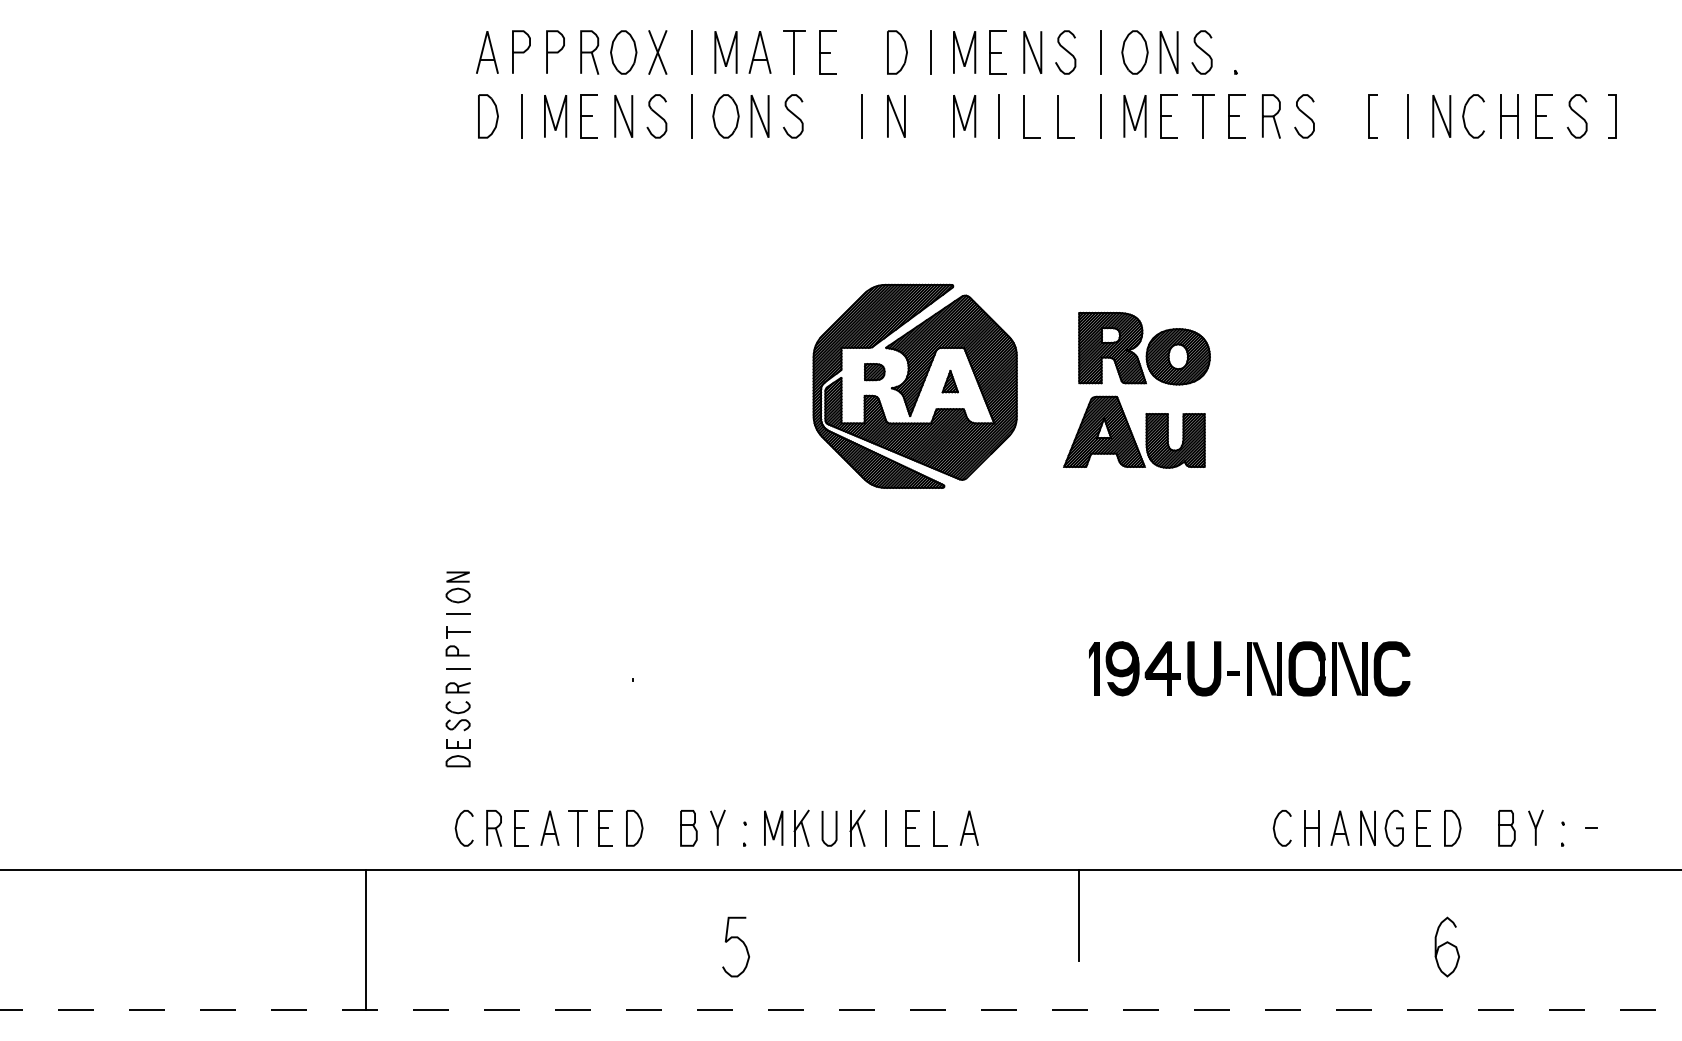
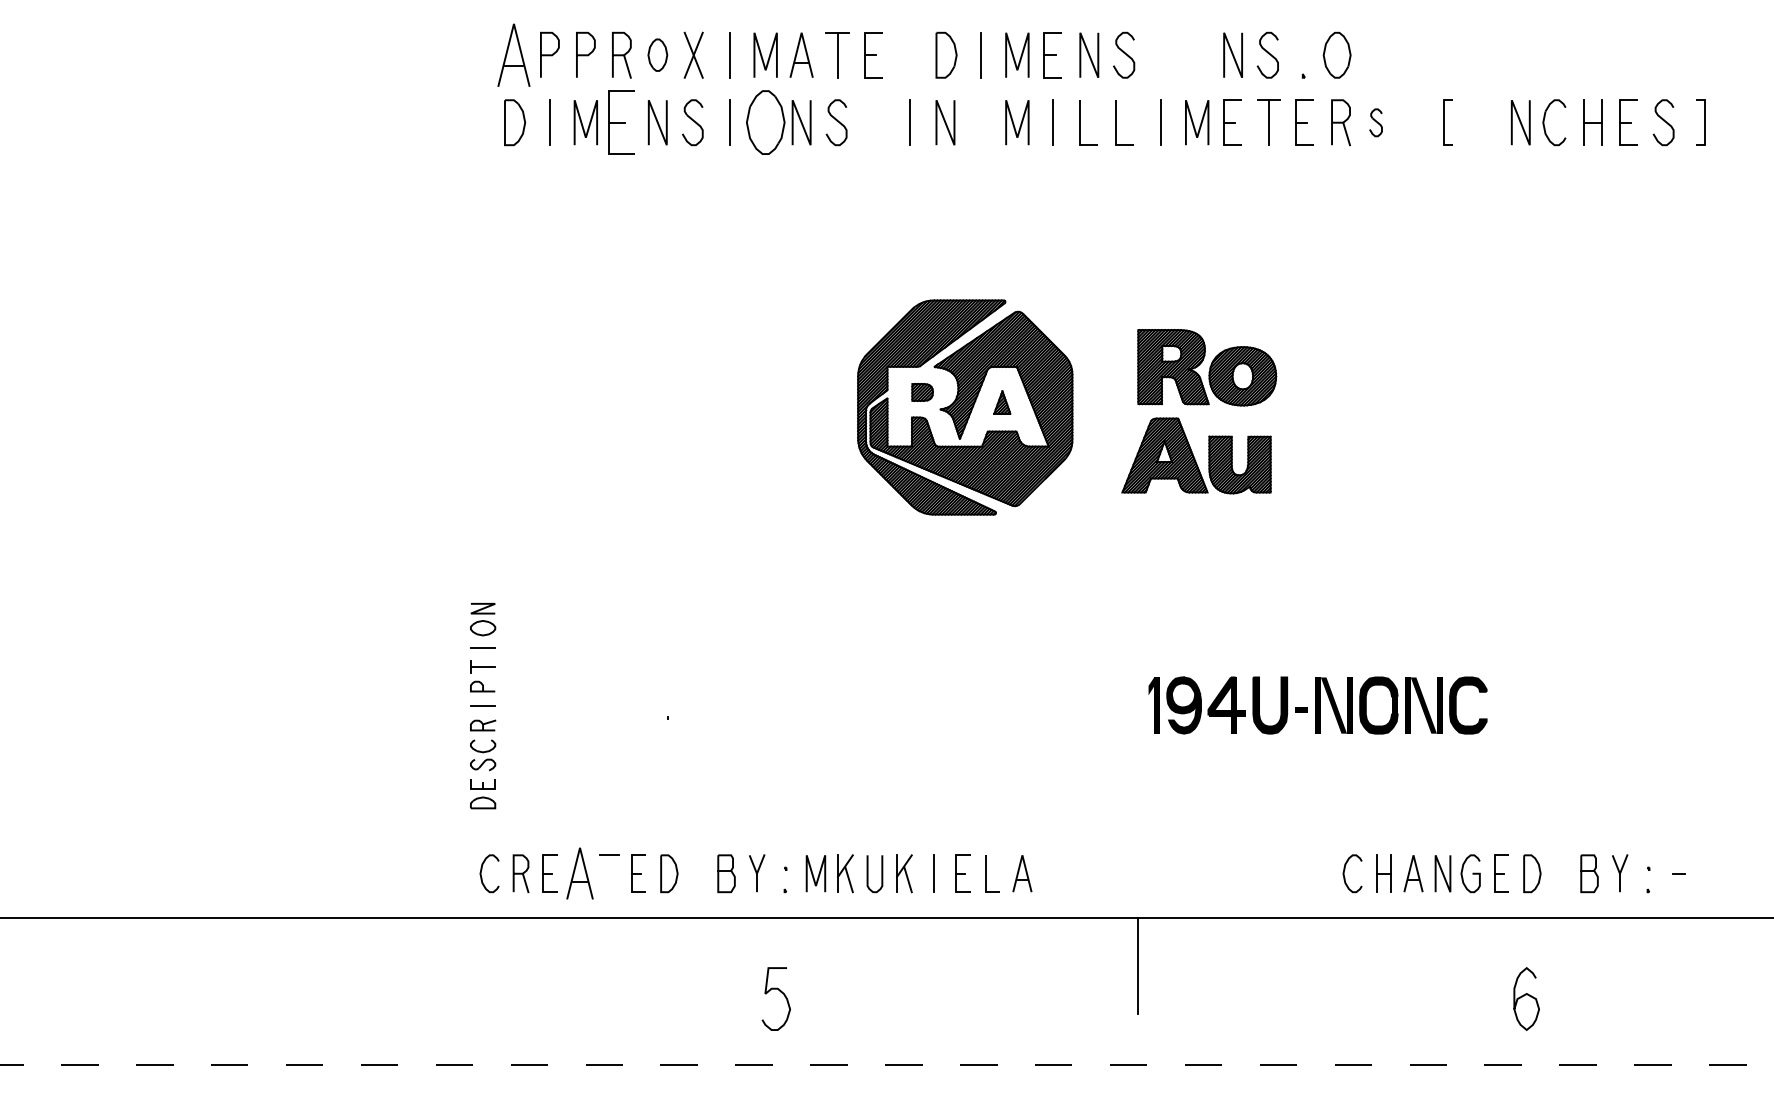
part: (486, 51) -> (513, 54), size x1.4
part: (623, 51) -> (657, 54), size x0.7
line: (1101, 51) -> (1161, 54), removed
part: (1134, 51) -> (1336, 54), moved
part: (589, 116) -> (621, 122), size x1.4
part: (725, 116) -> (765, 122), size x1.4
part: (1304, 116) -> (1375, 122), size x0.6
line: (1407, 116) -> (1484, 122), removed
part: (549, 828) -> (579, 873), size x1.4
line: (577, 828) -> (609, 873), removed
line: (366, 939) -> (386, 991), removed

